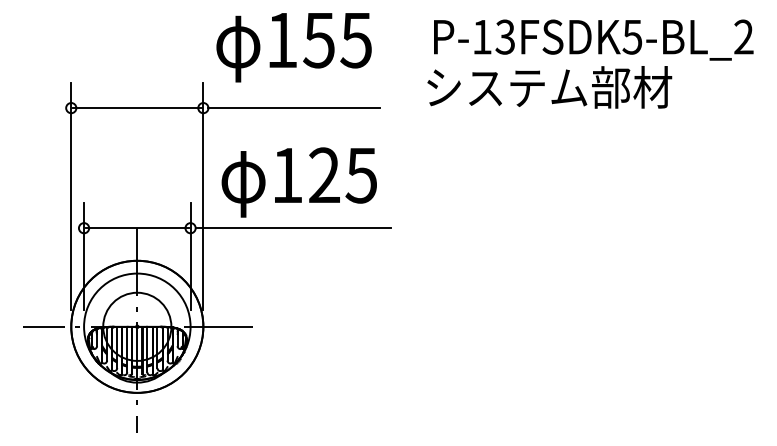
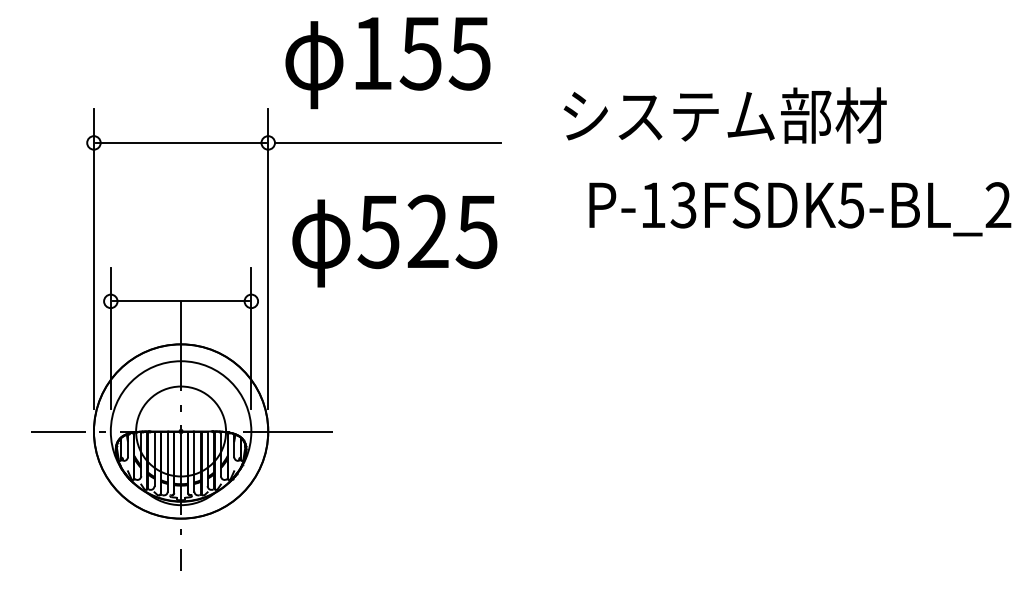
text: (593, 40) -> (800, 209), moved
text: (286, 176) -> (378, 232), 125 -> 525
line: (293, 228) -> (387, 301), removed

